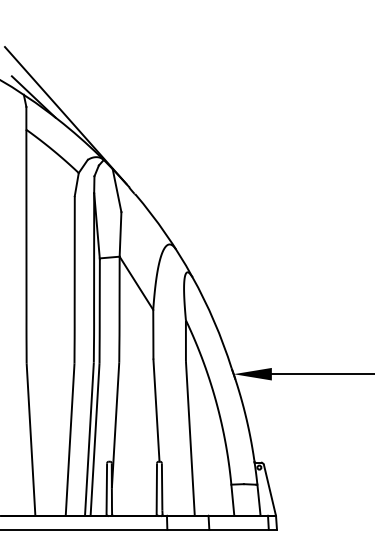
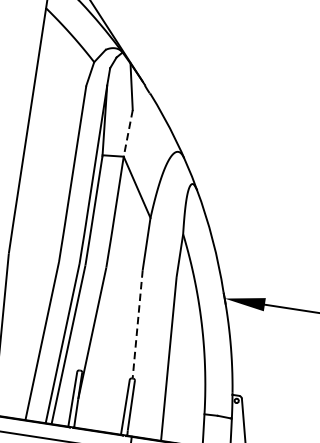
line: (120, 234) -> (128, 133), solid -> dashed
line: (156, 411) -> (137, 325), solid -> dashed

